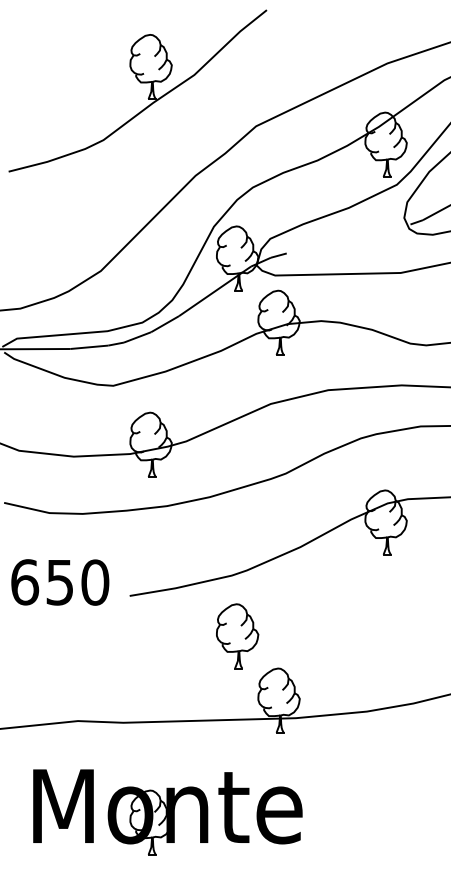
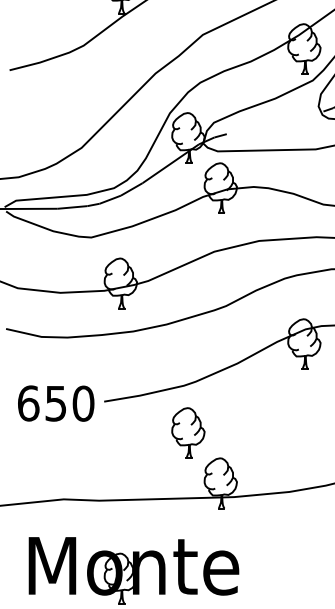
text: (60, 582) -> (56, 403), moved

